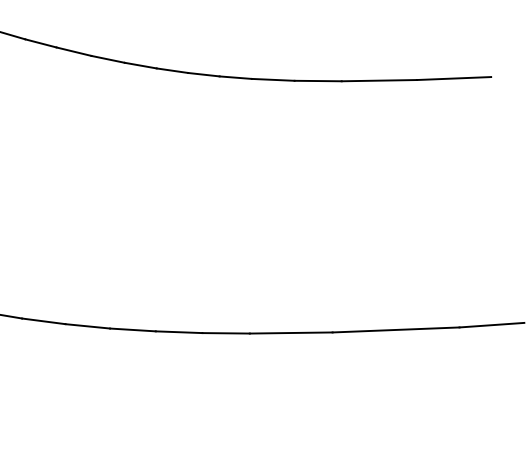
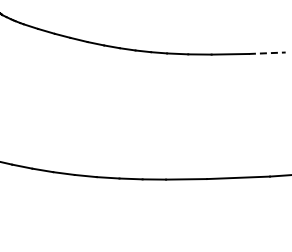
line: (454, 79) -> (267, 53), solid -> dashed

